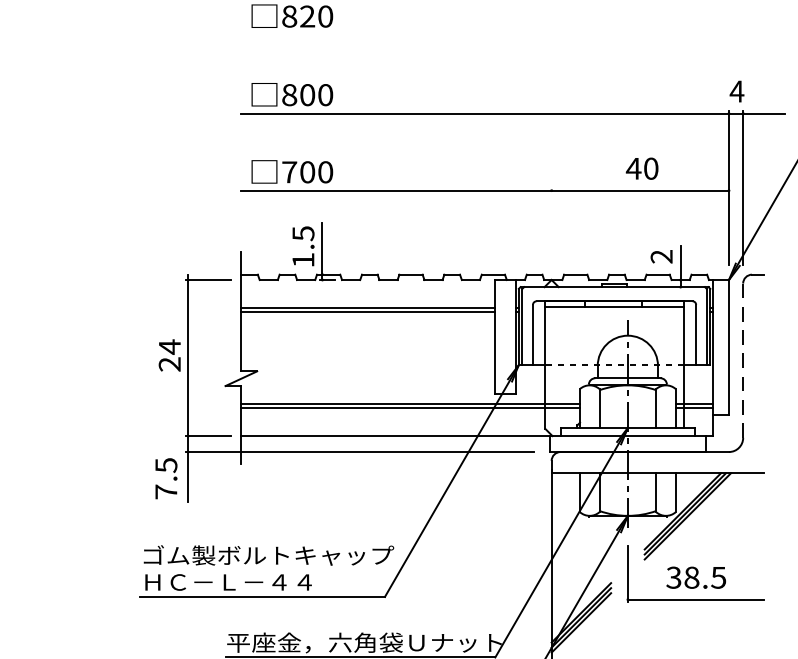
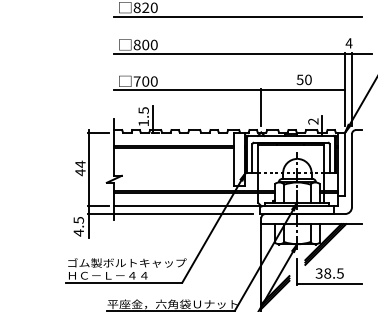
line: (503, 34) -> (238, 16), added
text: (632, 167) -> (299, 79), 40 -> 50
line: (552, 227) -> (261, 107), added
line: (742, 360) -> (351, 170), dashed -> solid
text: (169, 364) -> (80, 172), 24 -> 44
text: (165, 491) -> (78, 232), 7.5 -> 4.5

